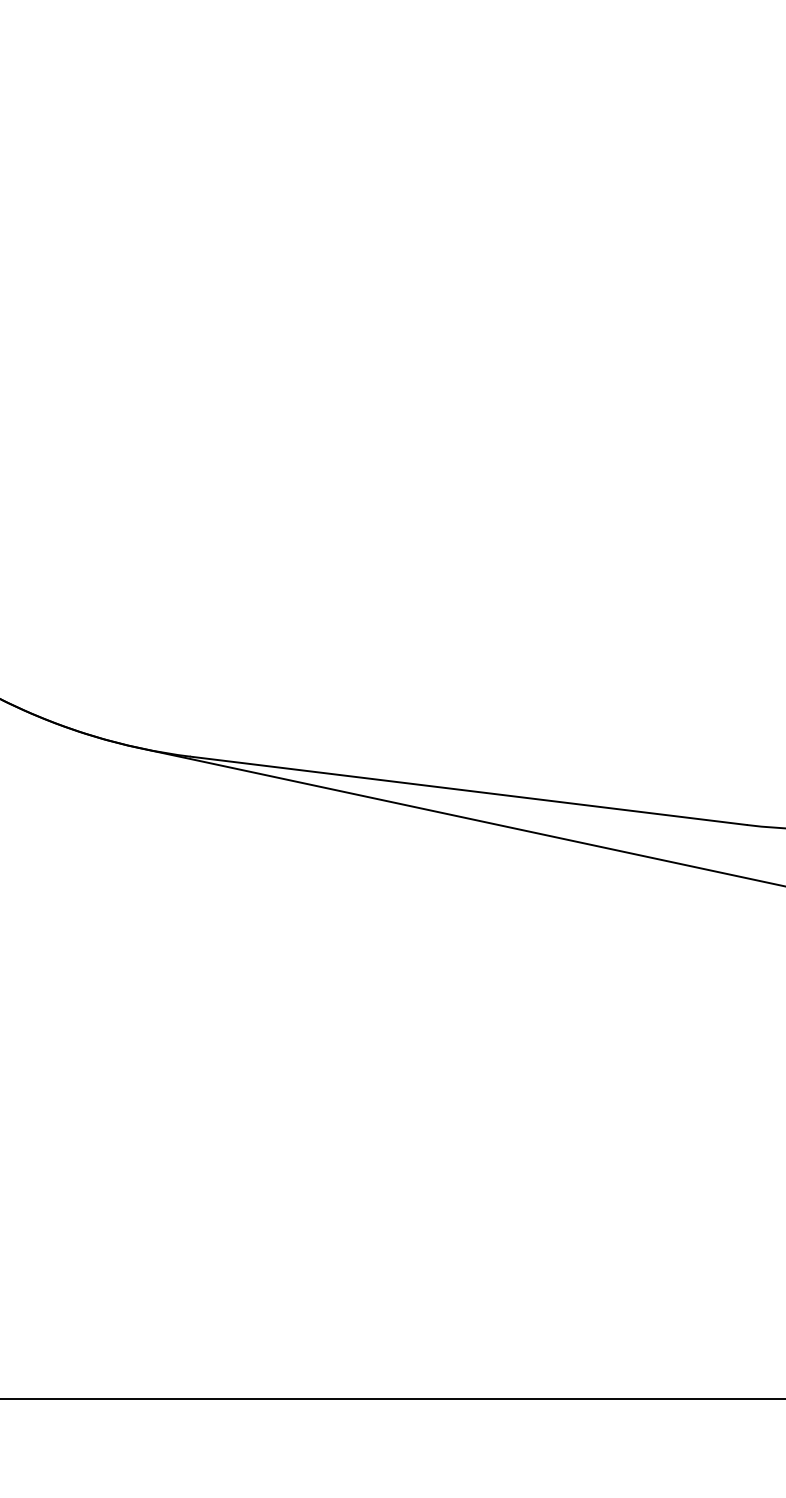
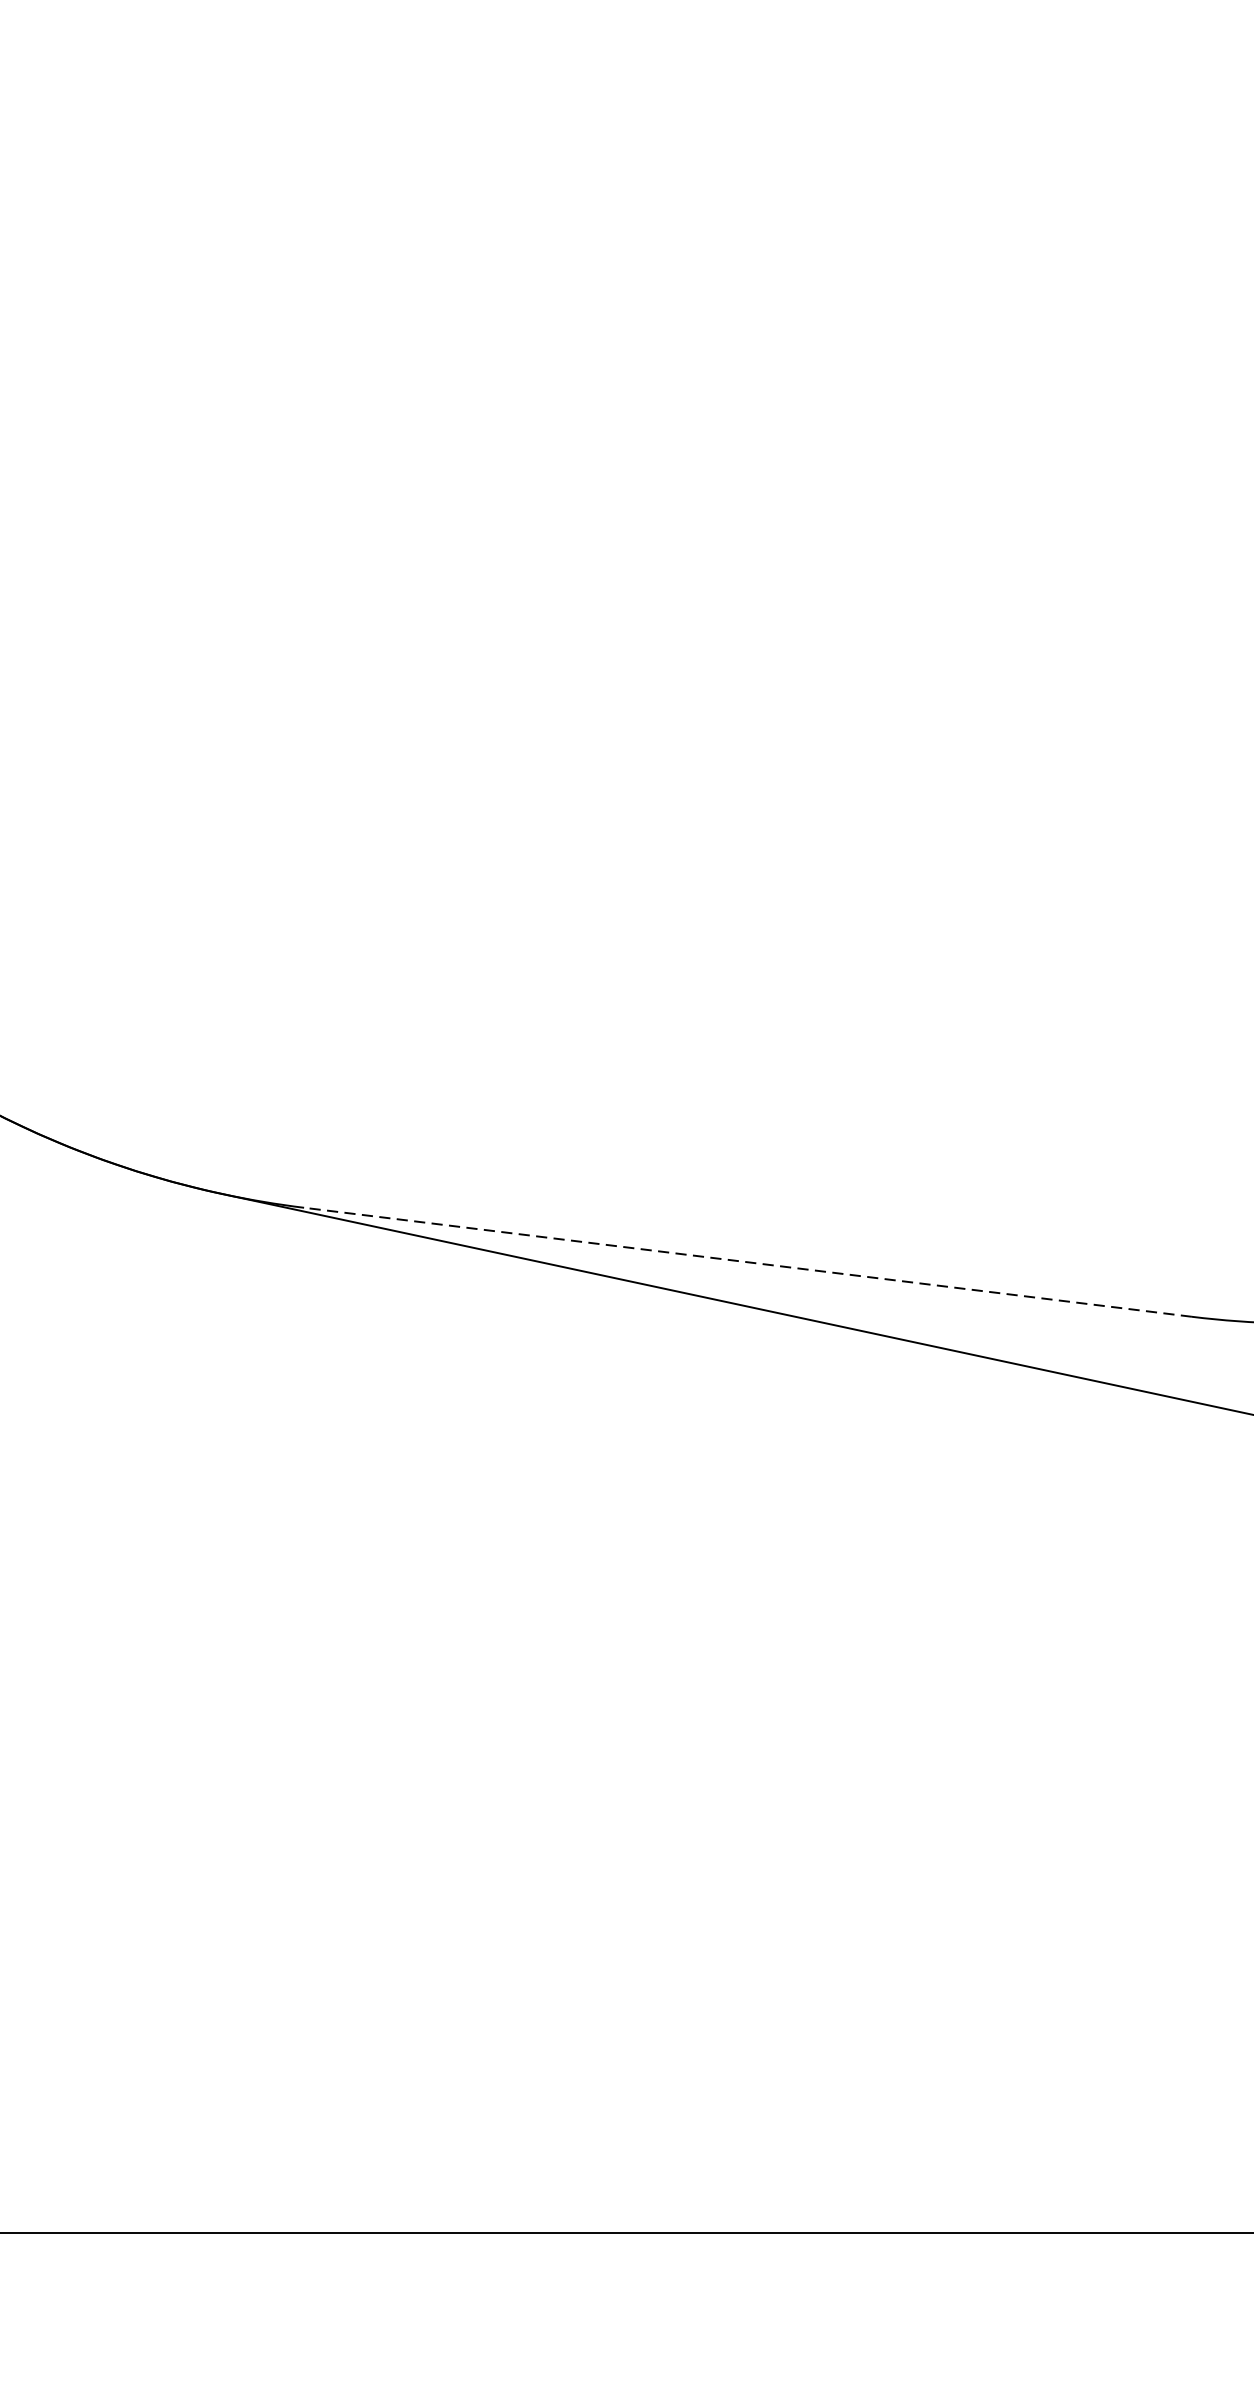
line: (468, 790) -> (747, 1261), solid -> dashed

